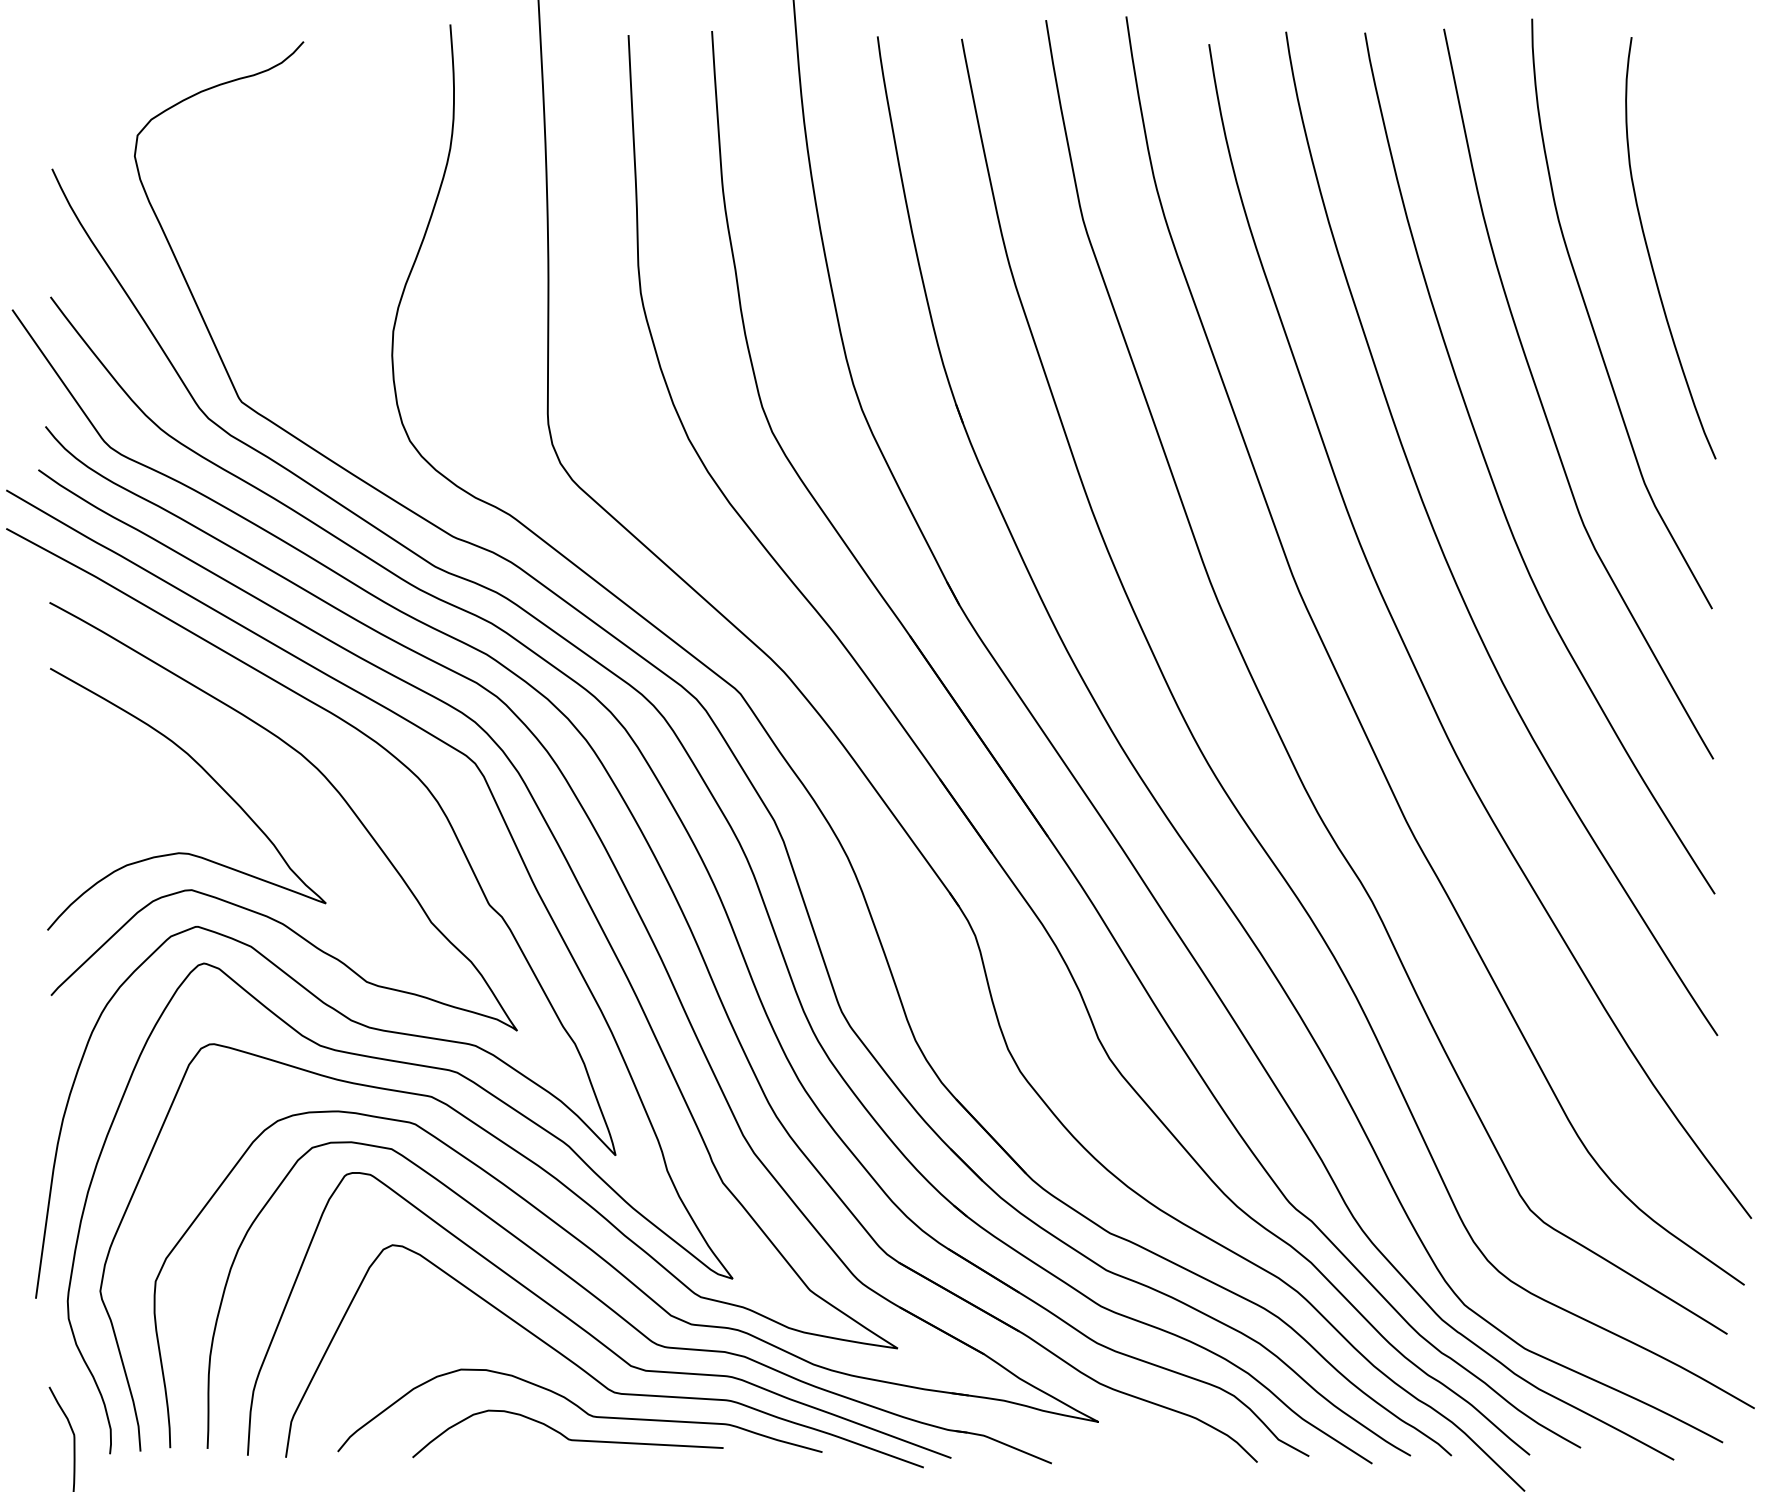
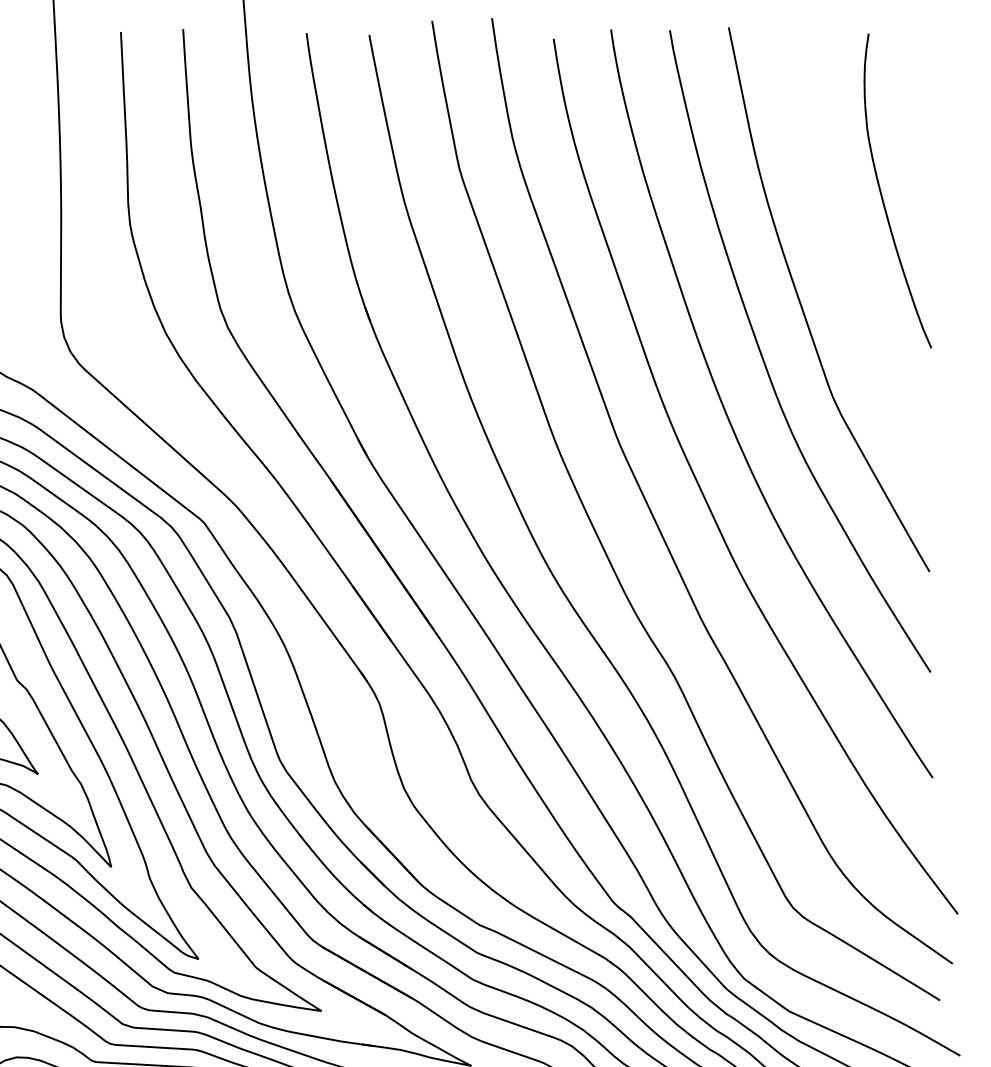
curve: (1592, 323) -> (839, 247), removed

